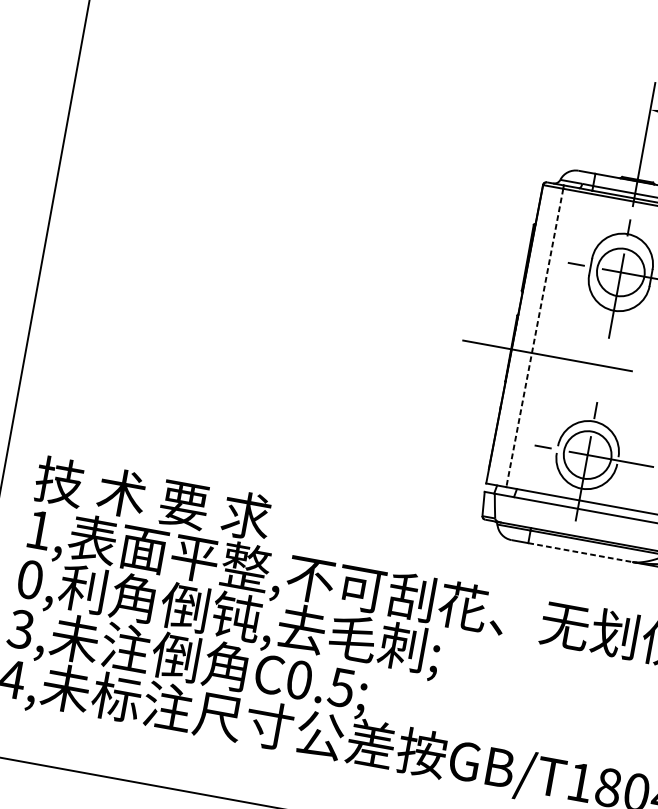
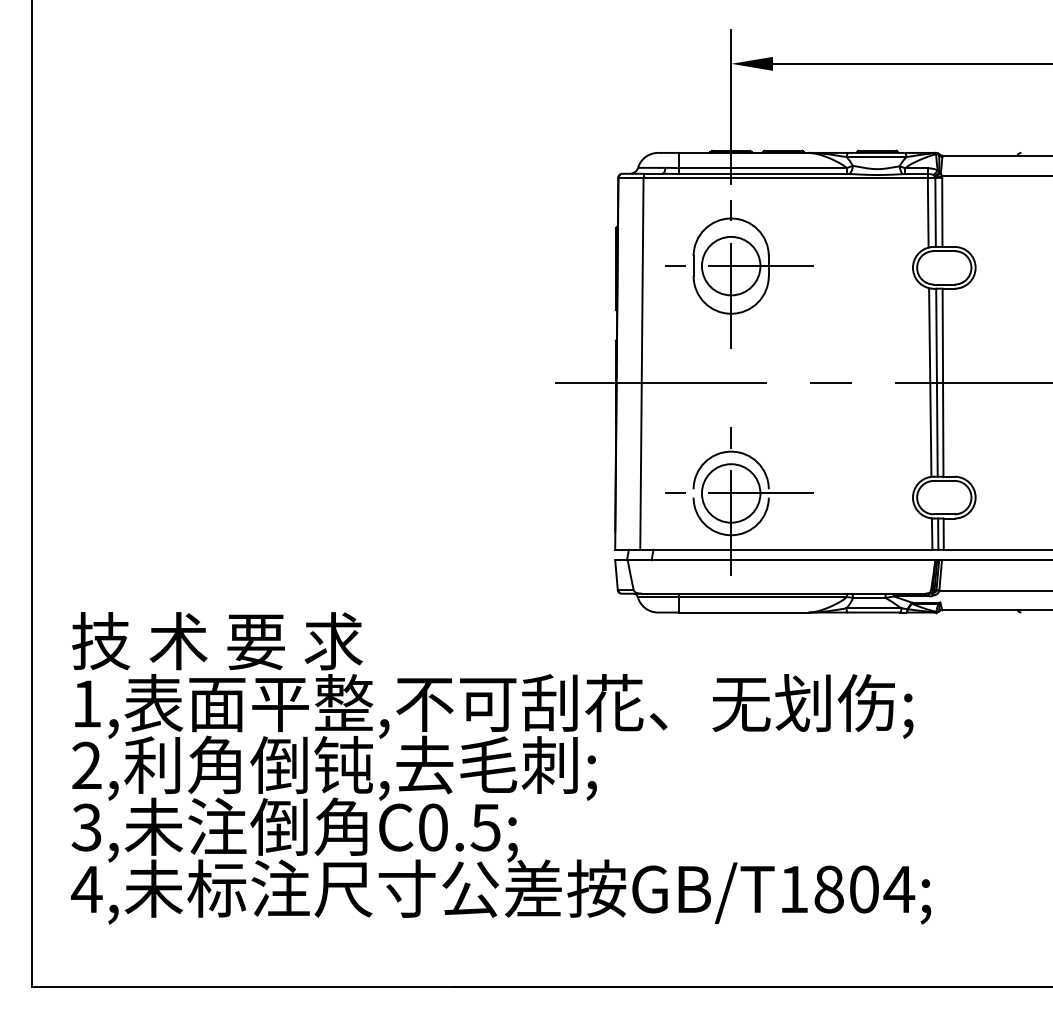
line: (534, 337) -> (641, 363), dashed -> solid
line: (580, 552) -> (744, 612), dashed -> solid
text: (29, 579) -> (86, 765), 0, -> 2,

